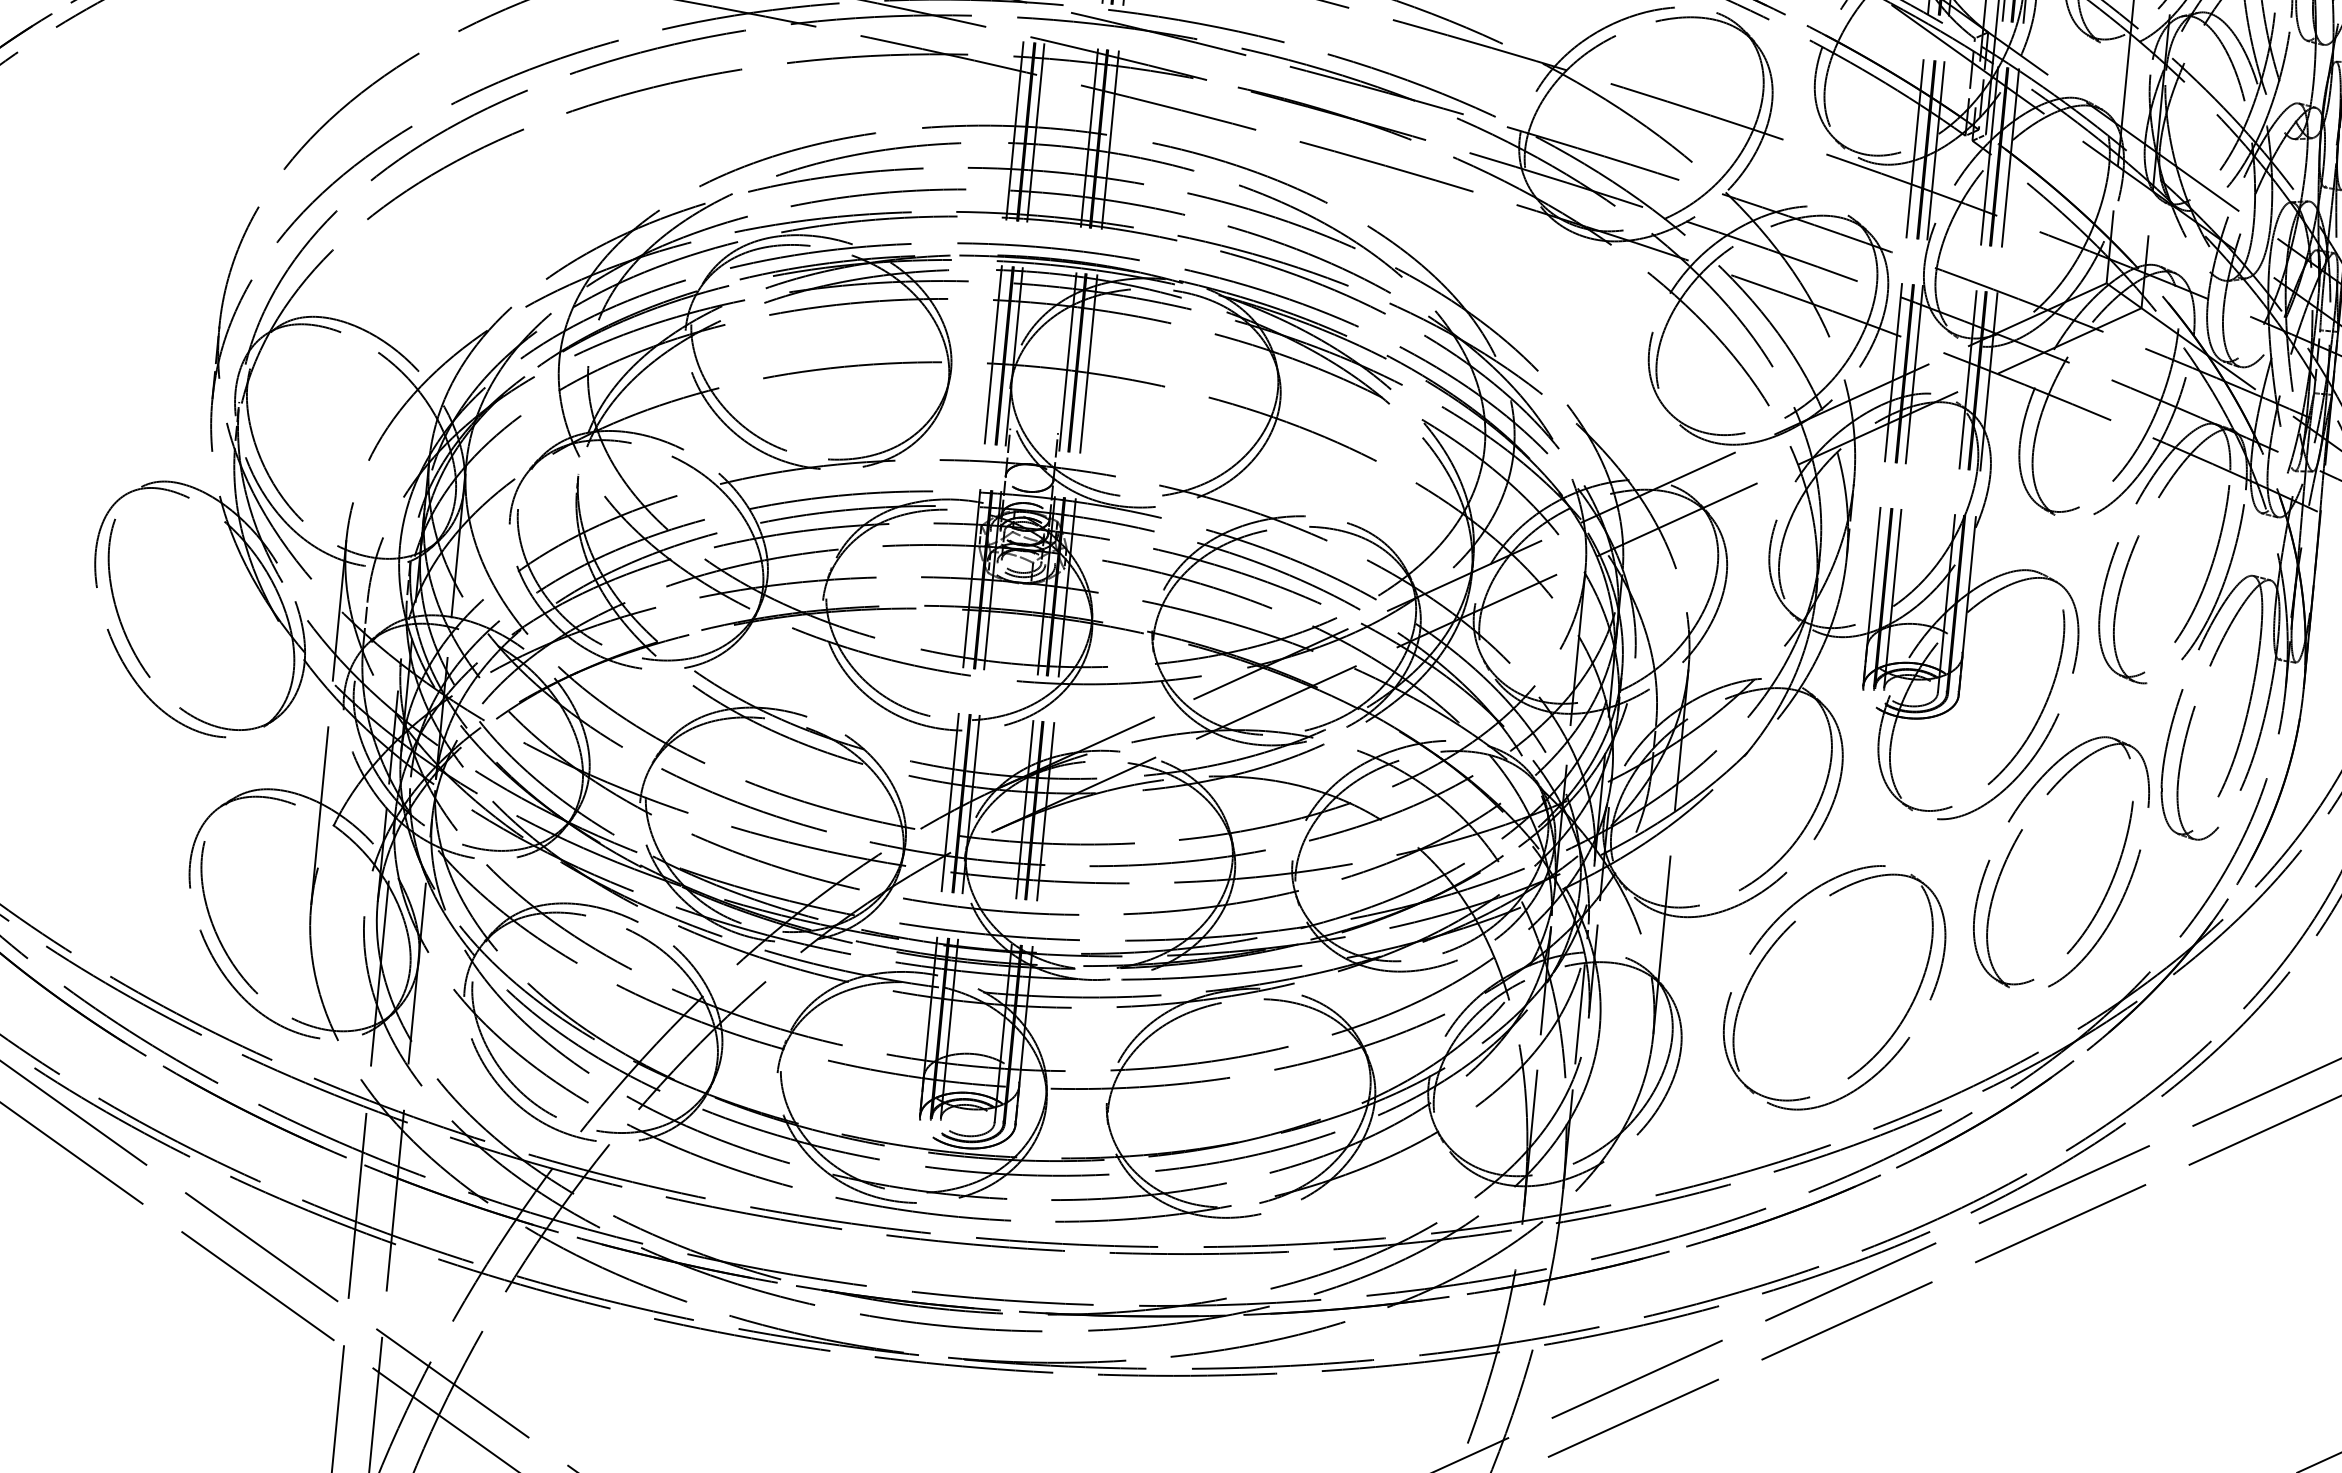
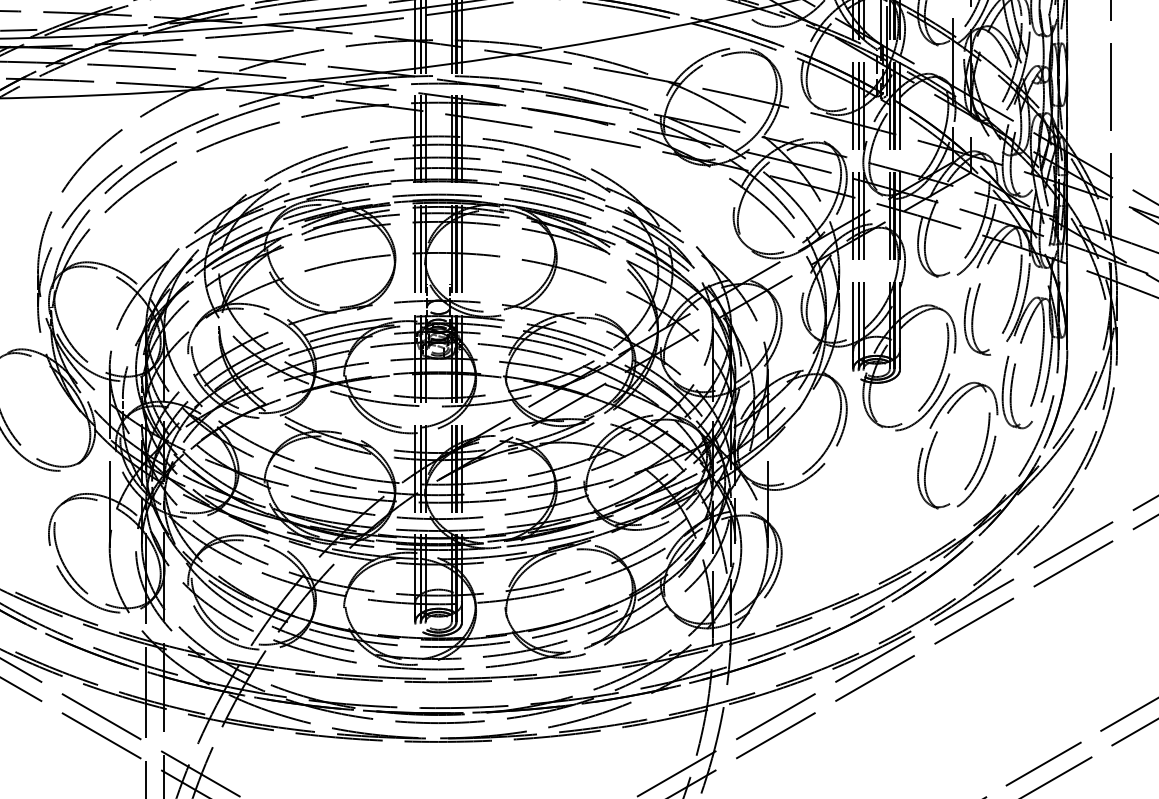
part: (1784, 936) -> (826, 494), removed

